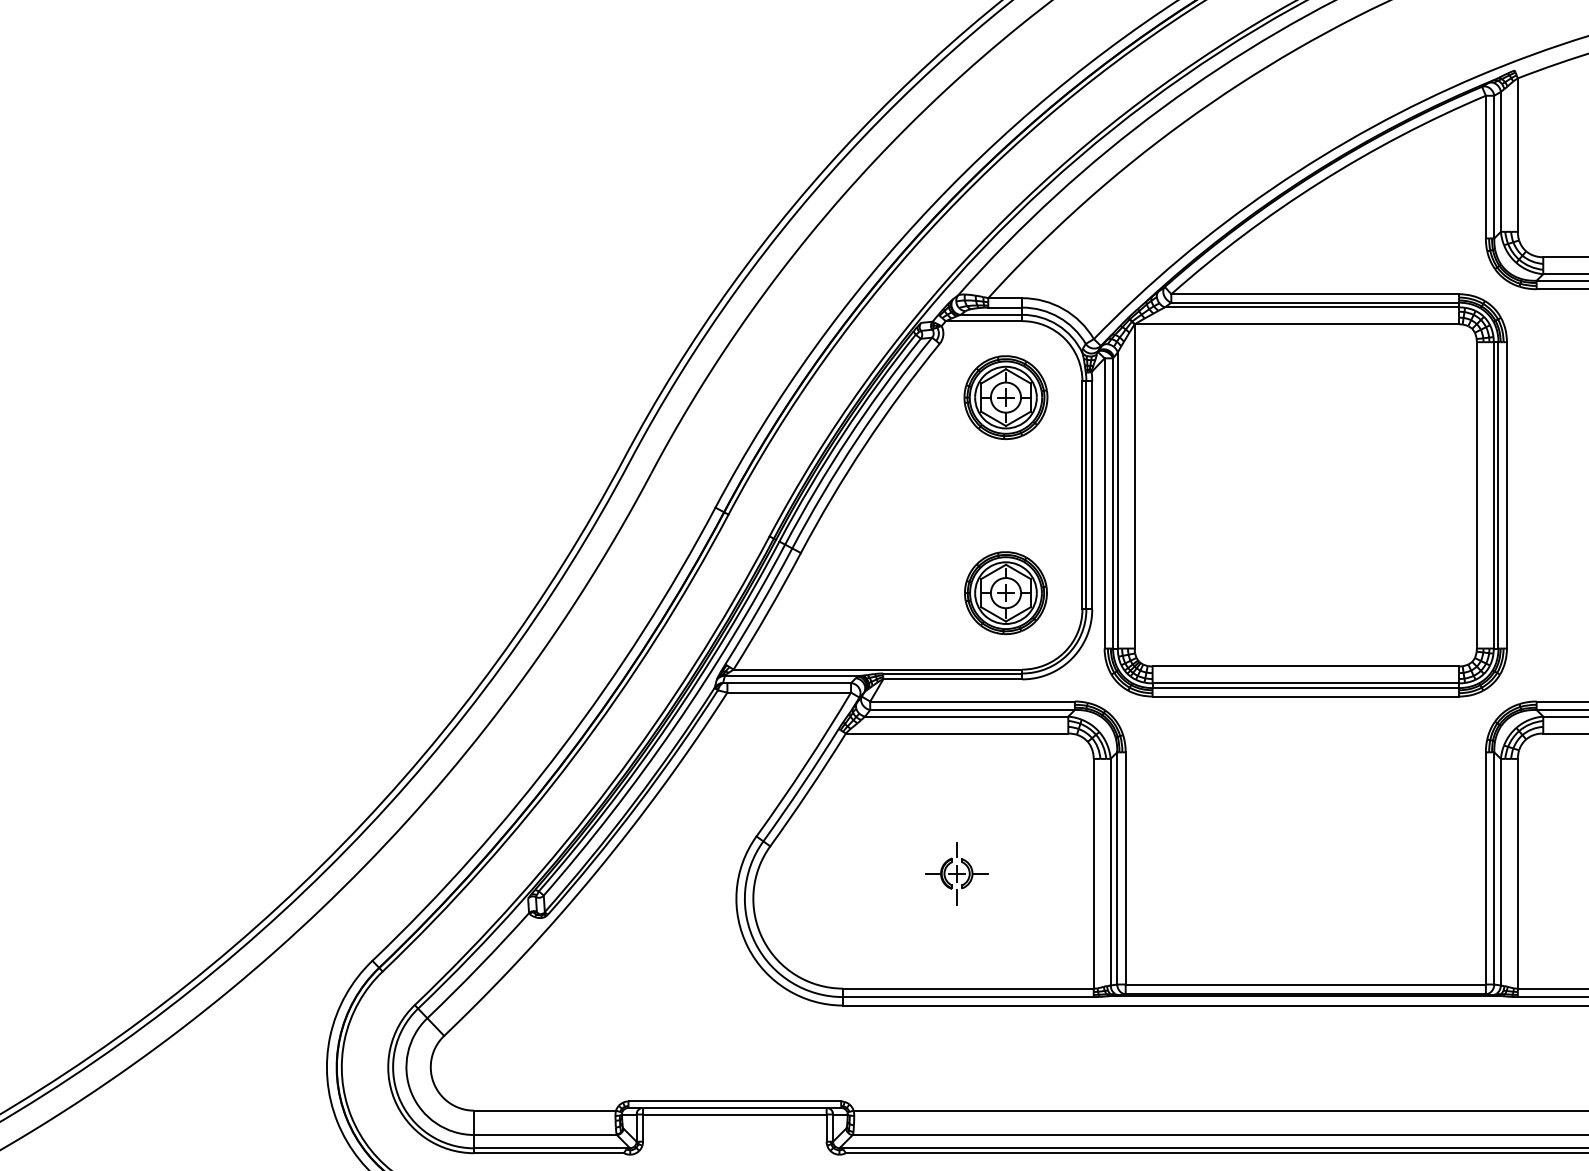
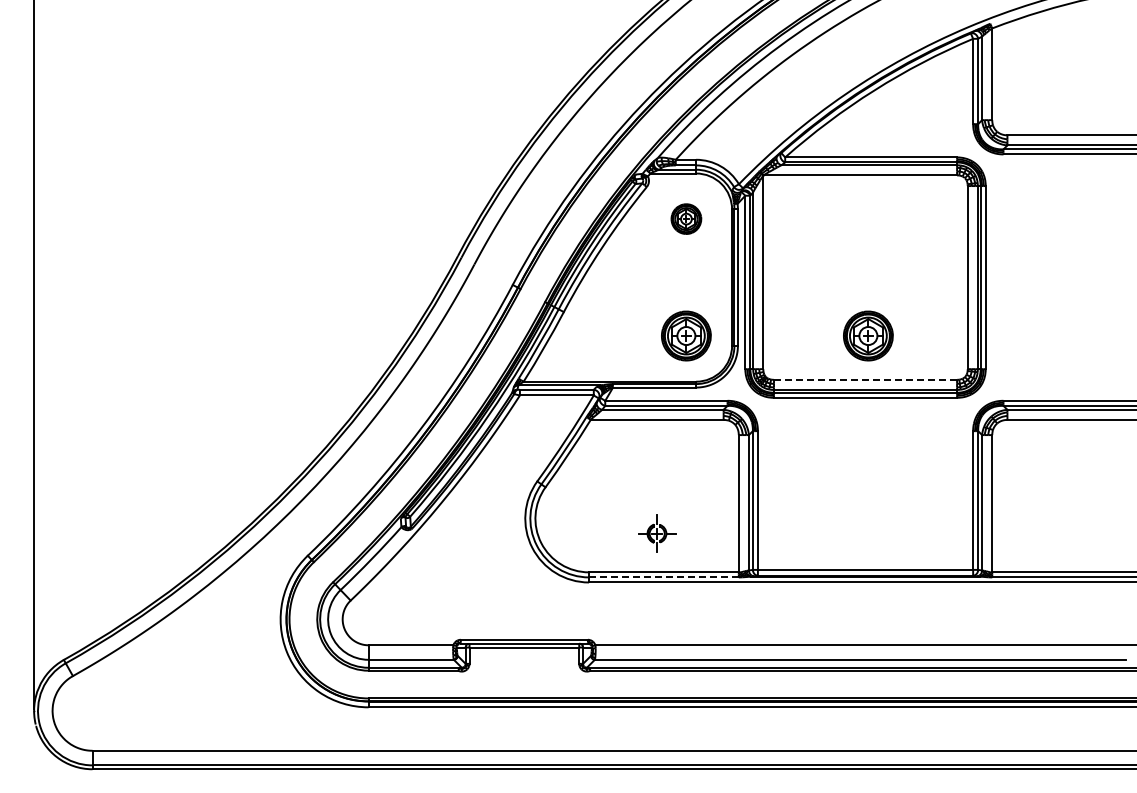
part: (1006, 396) -> (686, 218), size x0.6
part: (1310, 592) -> (868, 335), added
line: (1305, 665) -> (865, 379), solid -> dashed
part: (957, 873) -> (657, 533), moved
line: (967, 997) -> (663, 577), solid -> dashed

